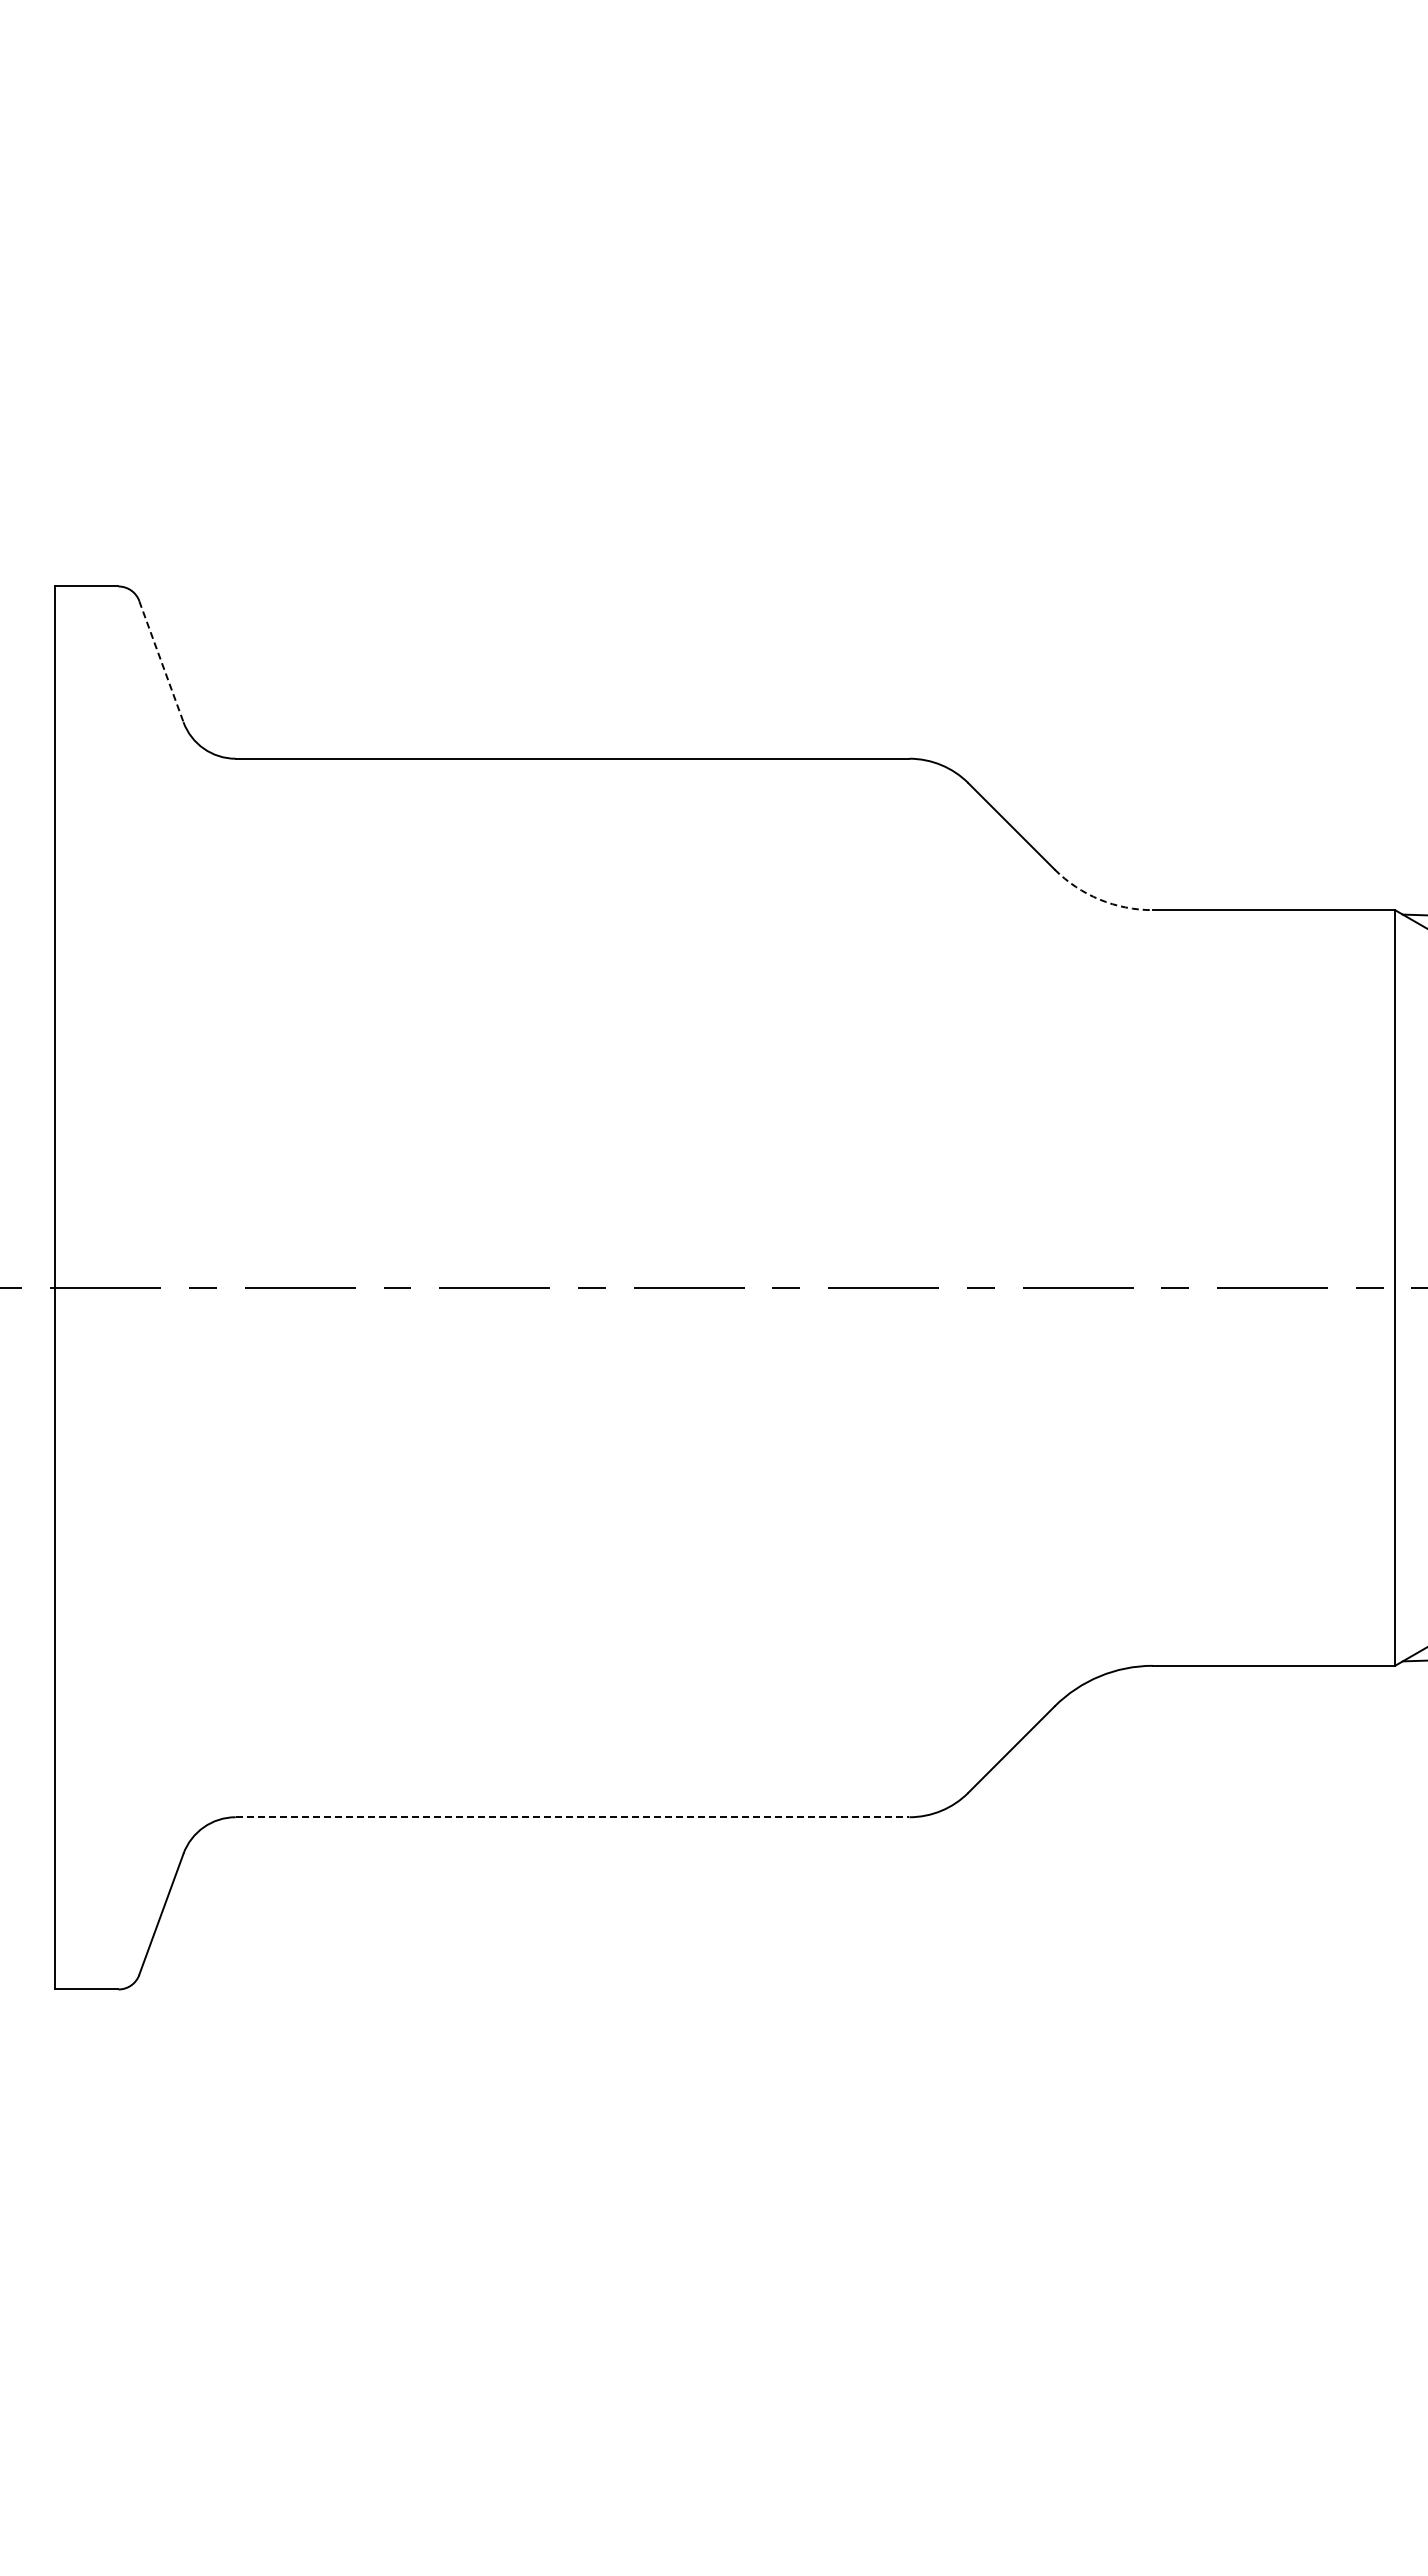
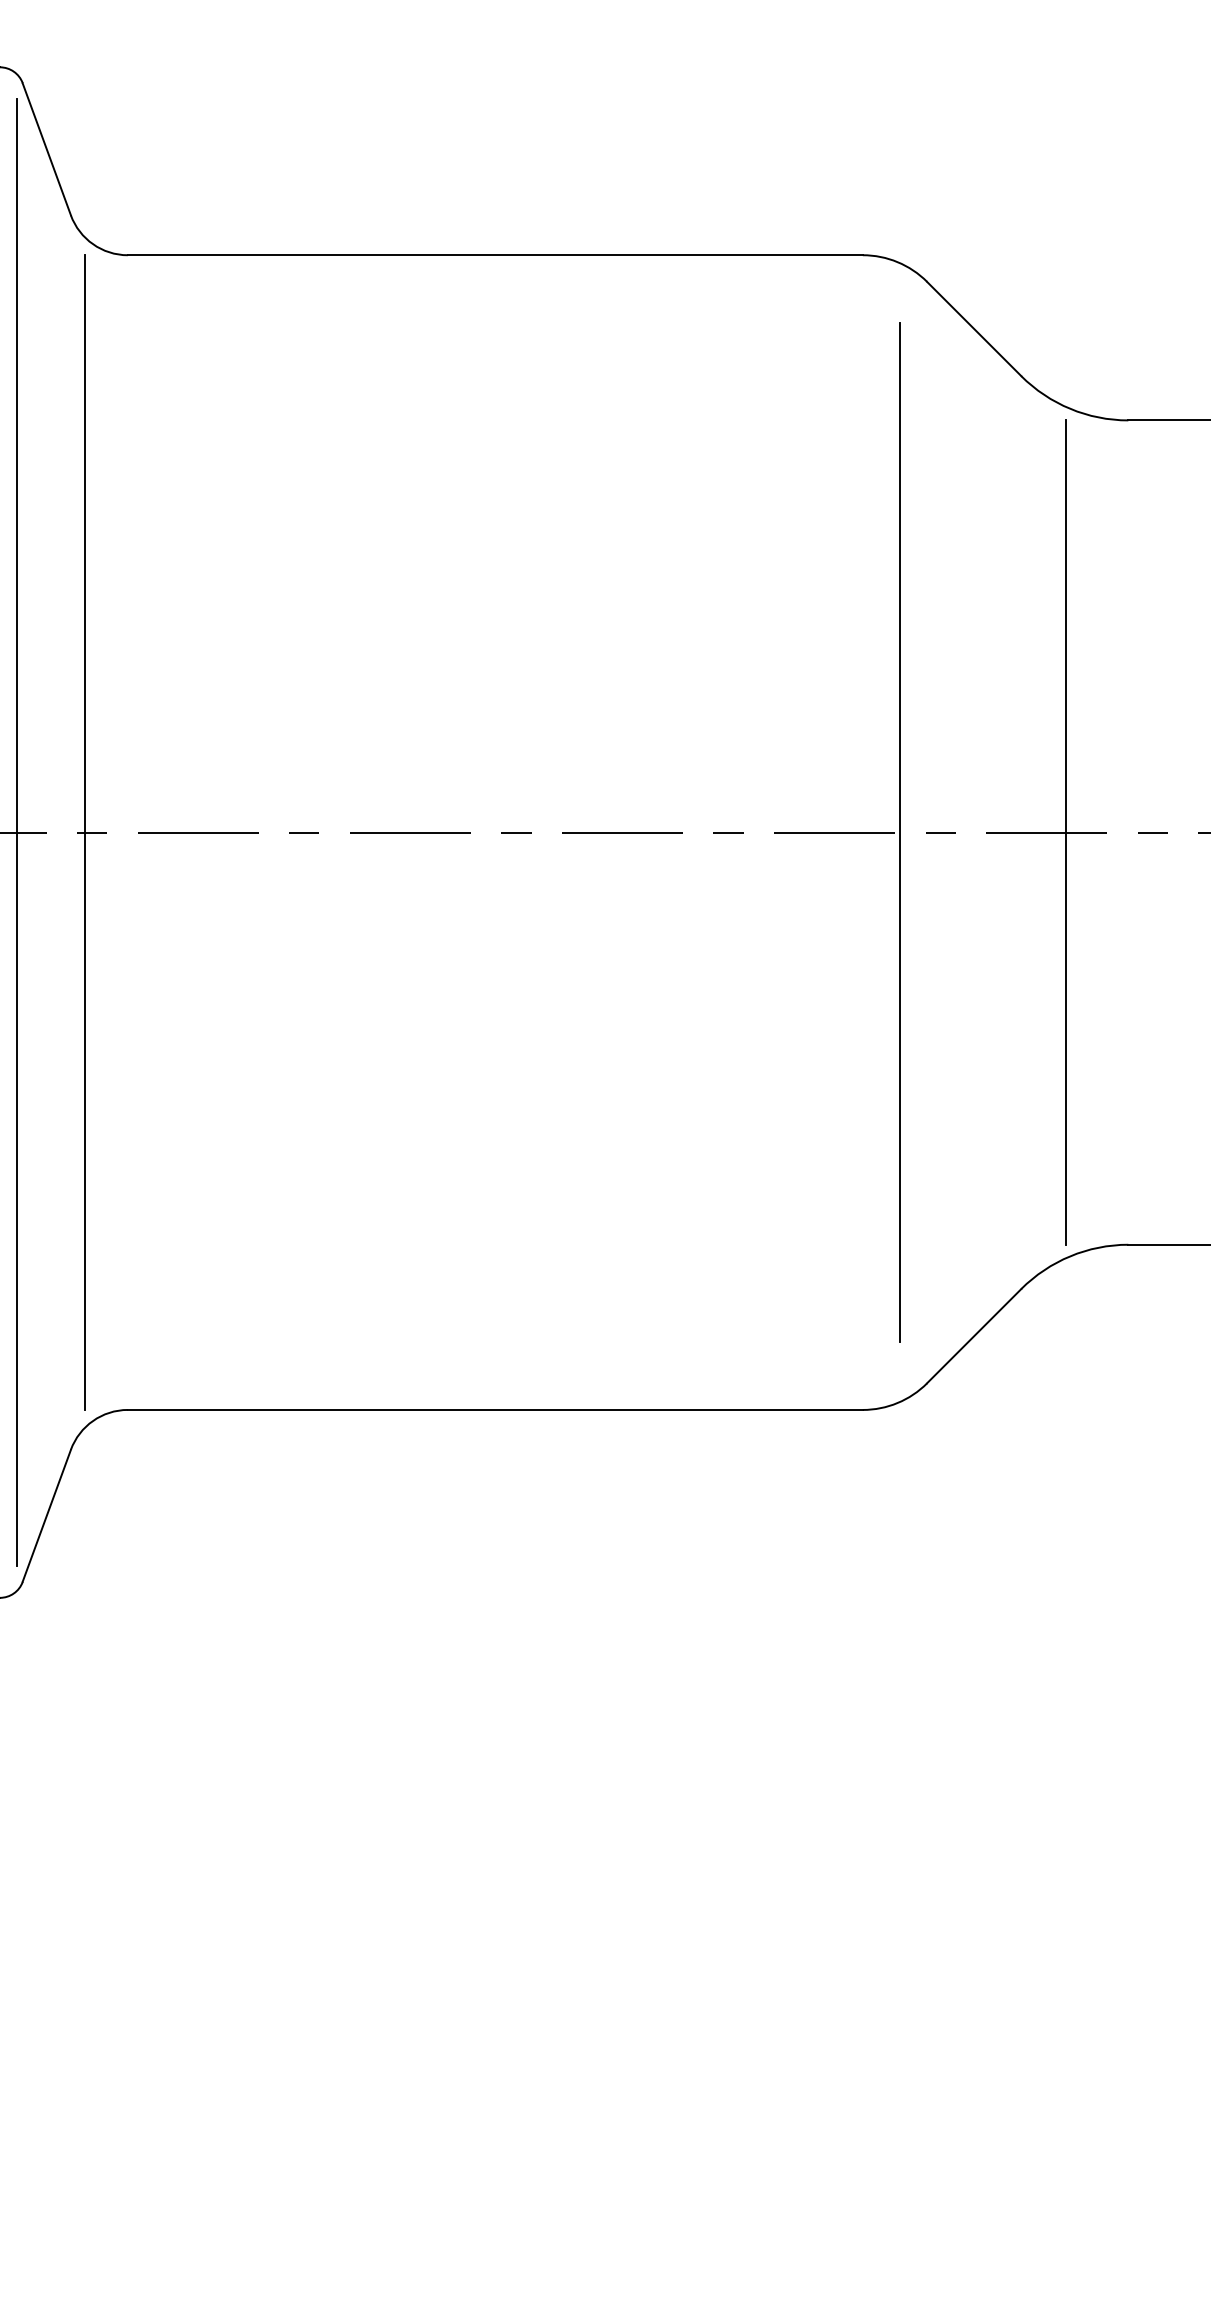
line: (161, 662) -> (46, 150), dashed -> solid
arc: (1099, 899) -> (1070, 408), dashed -> solid
line: (134, 1287) -> (17, 832), added
line: (196, 1287) -> (85, 832), added
line: (943, 1287) -> (899, 832), added
line: (1095, 1287) -> (1065, 832), added
line: (572, 1817) -> (495, 1410), dashed -> solid

